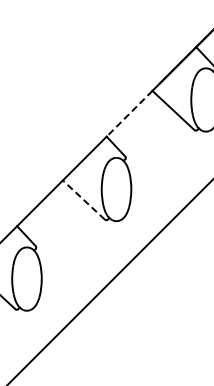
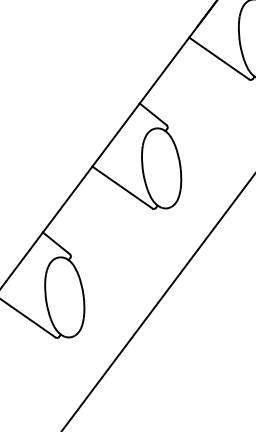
line: (129, 114) -> (164, 71), dashed -> solid
line: (83, 200) -> (121, 188), dashed -> solid

